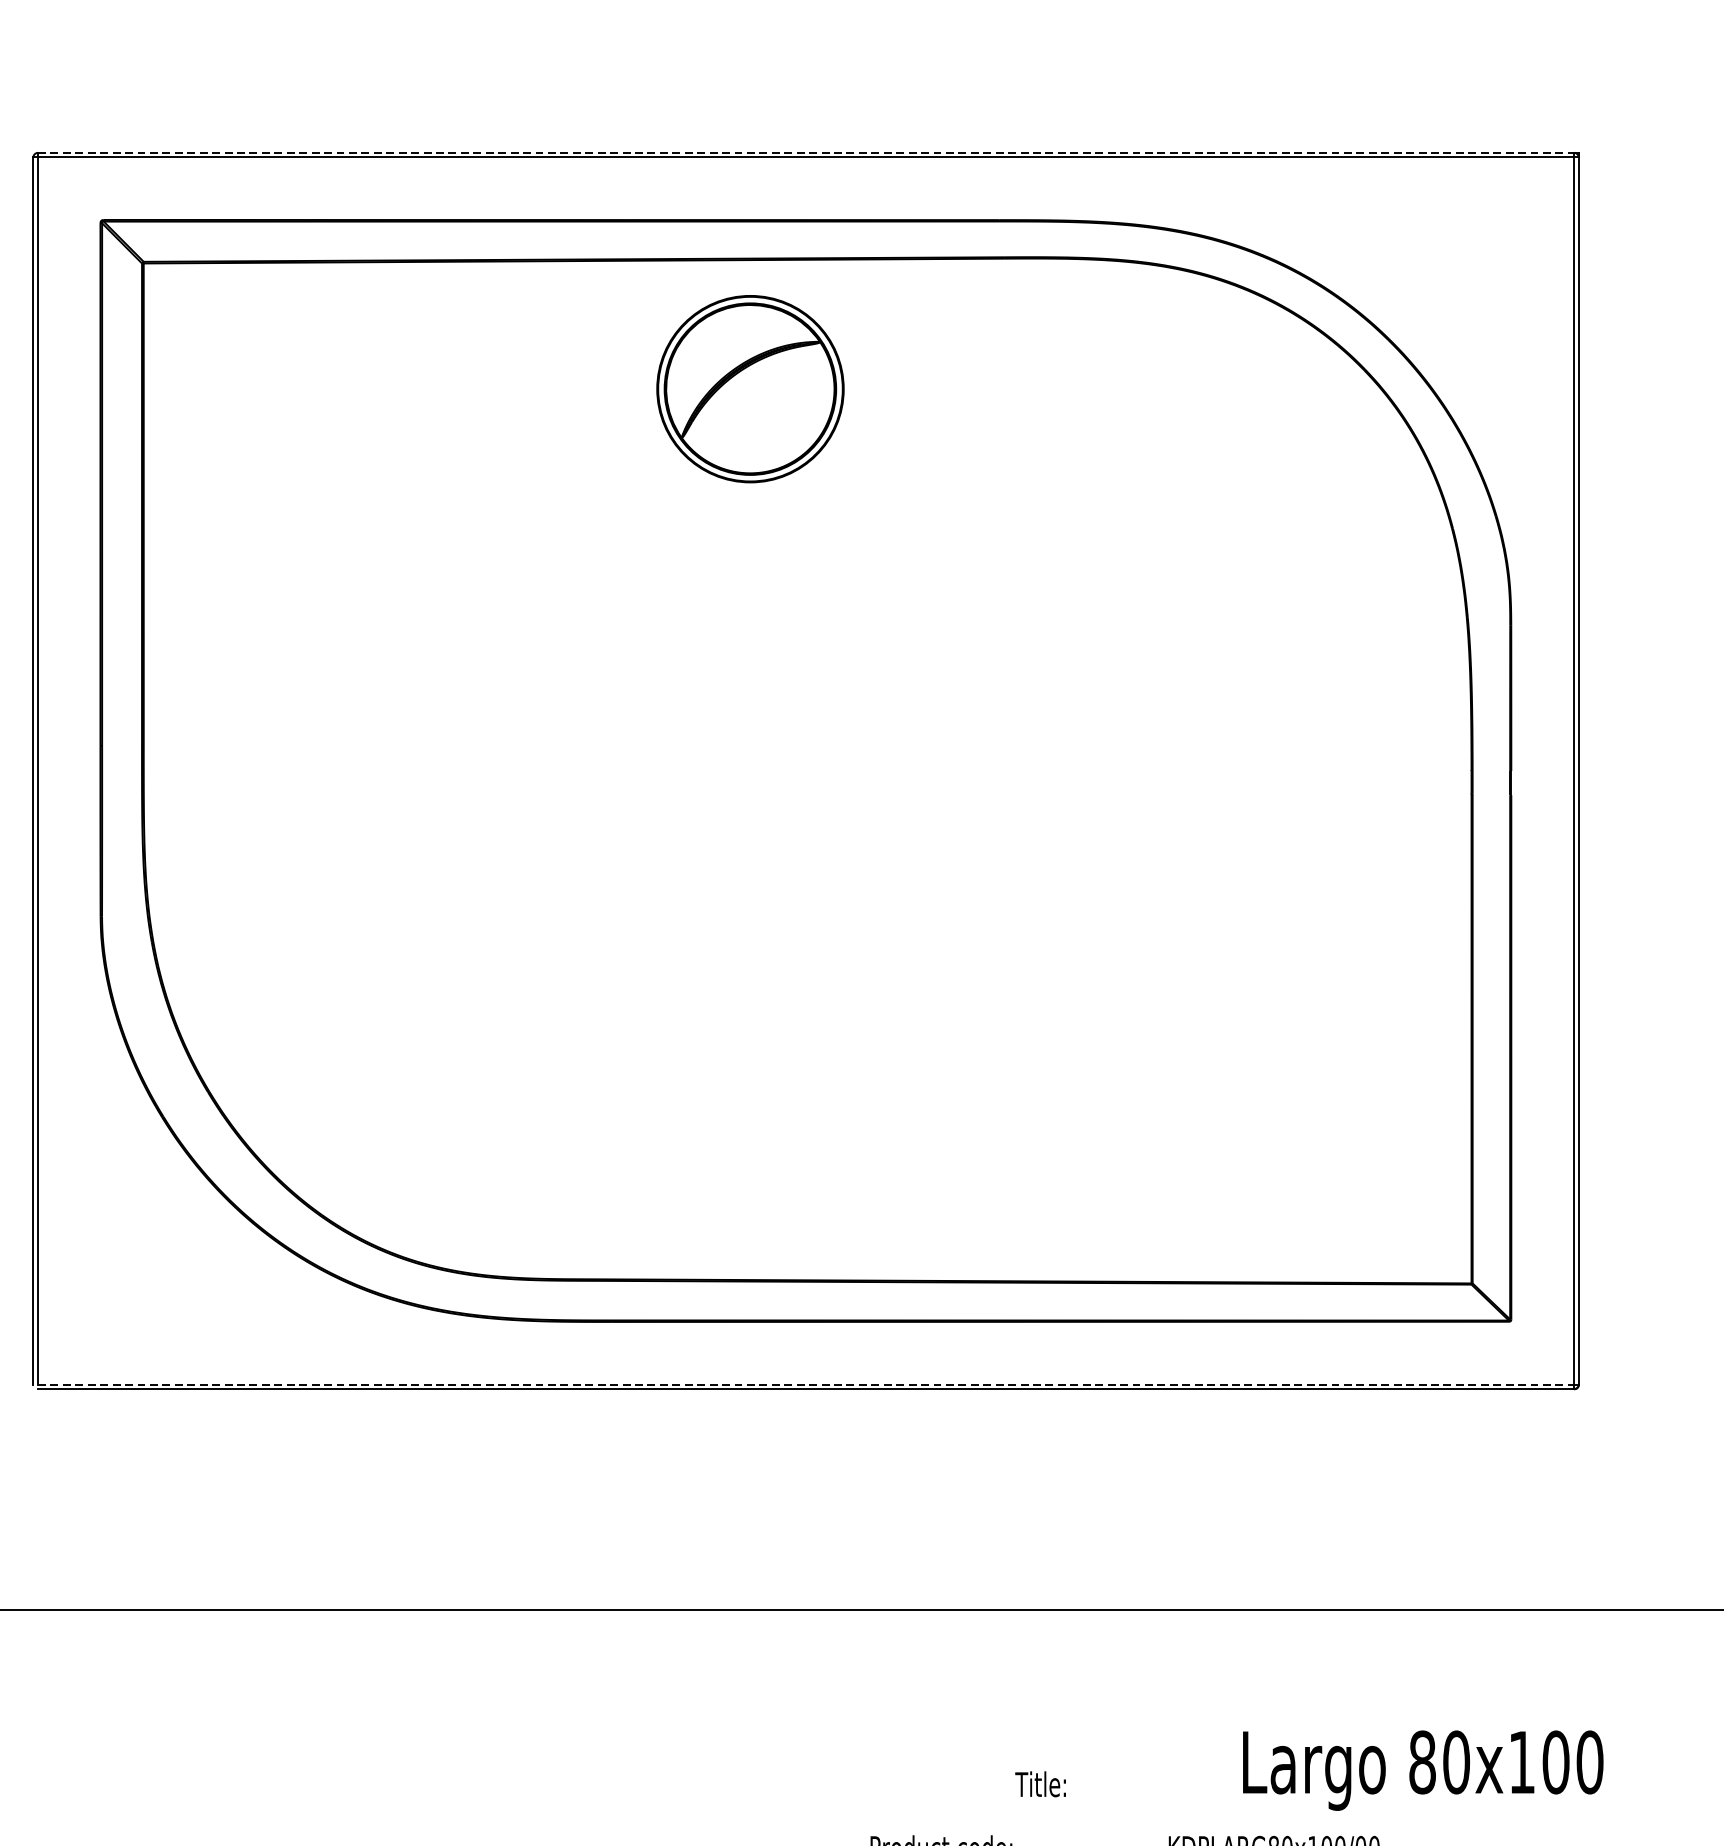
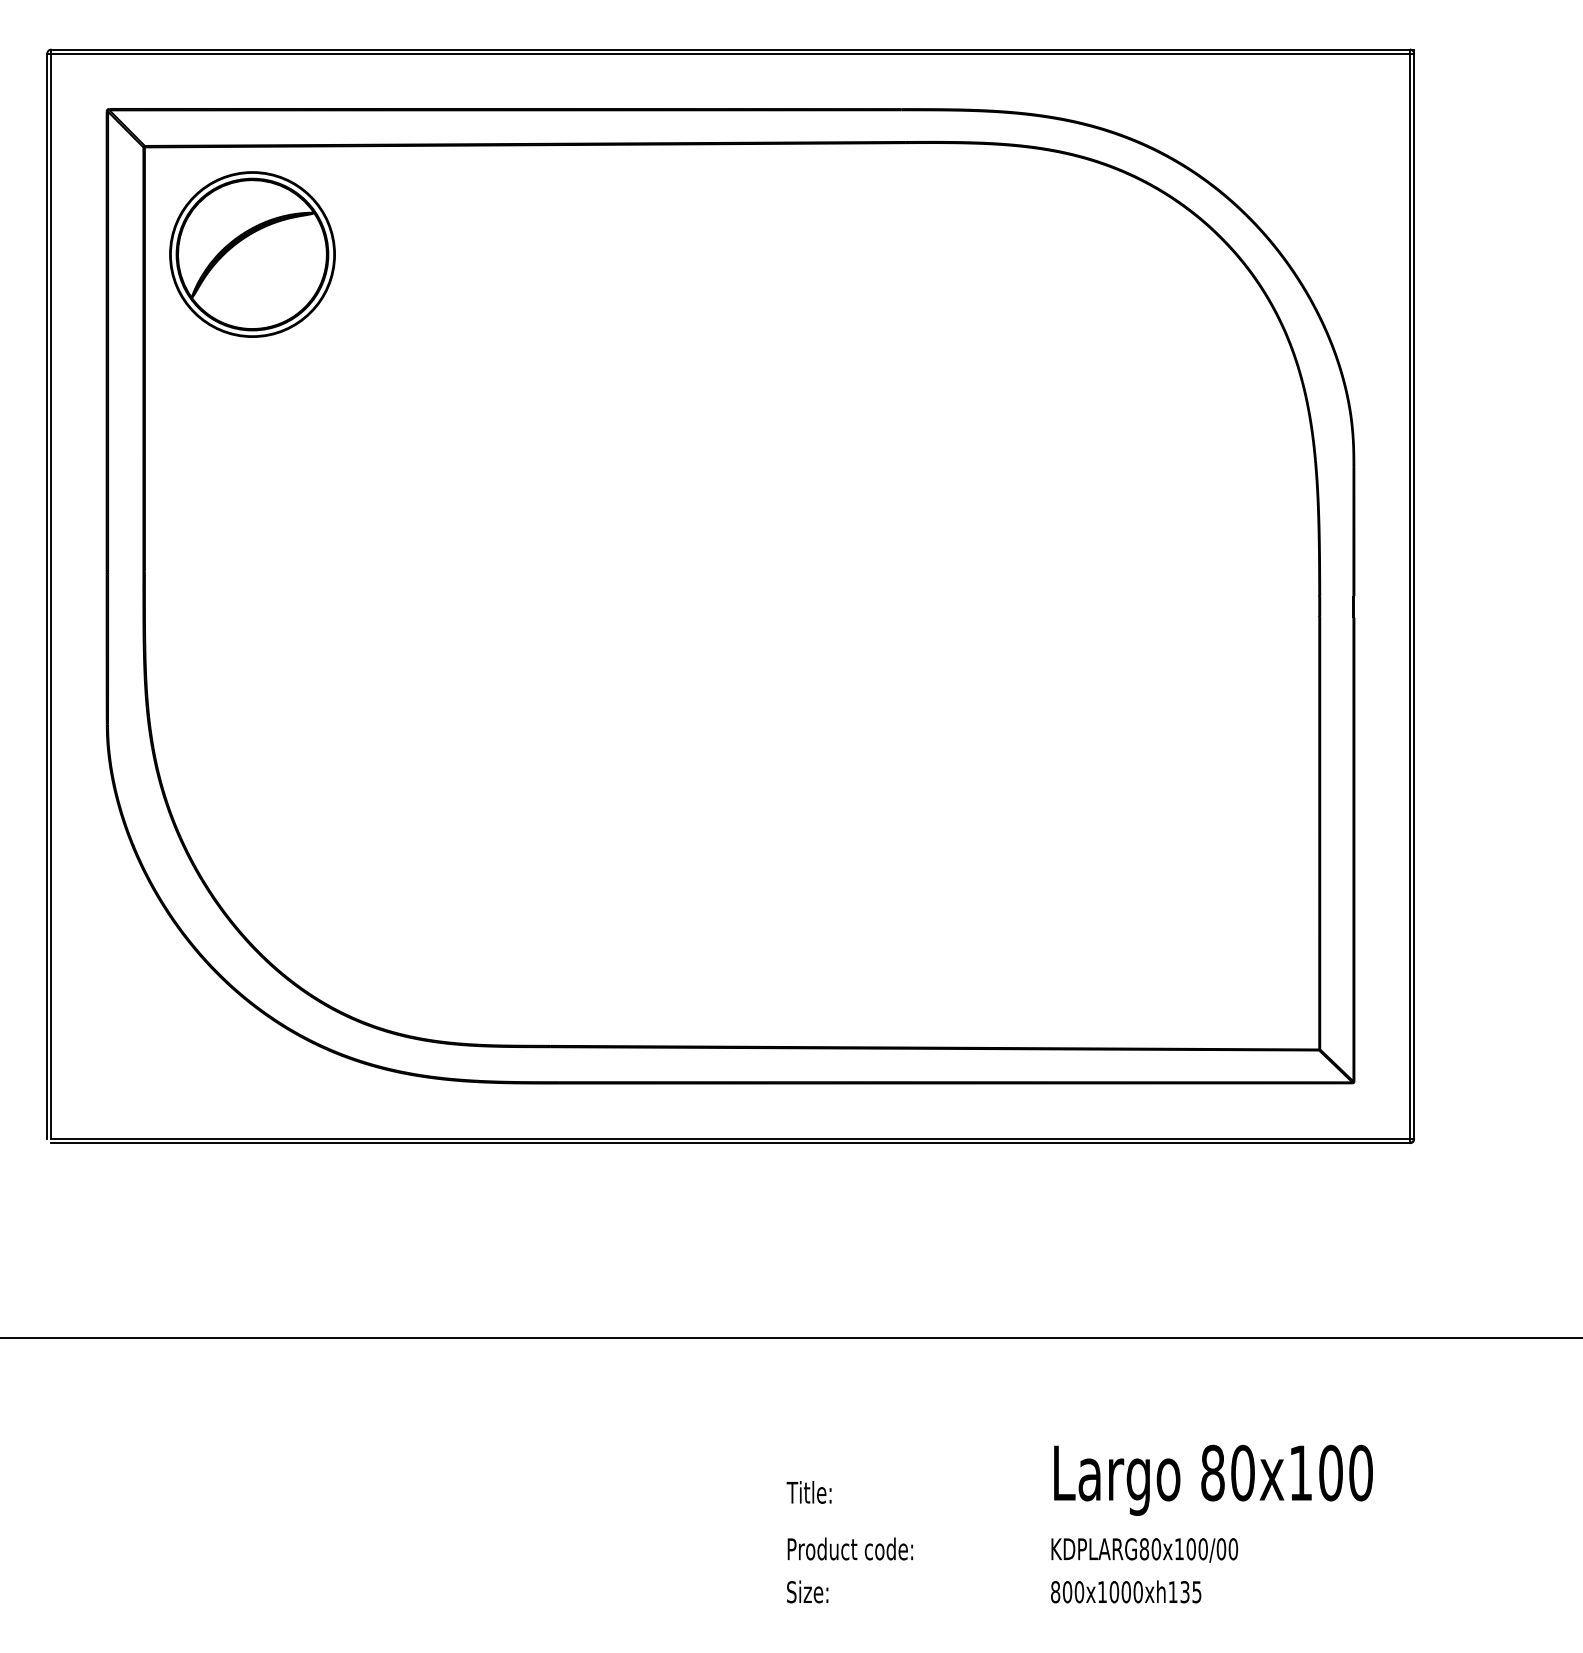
line: (806, 152) -> (731, 49), dashed -> solid
part: (750, 389) -> (252, 254), moved
line: (806, 1384) -> (731, 1138), dashed -> solid
text: (1423, 1769) -> (1213, 1479), moved
text: (1039, 1784) -> (808, 1492), moved

